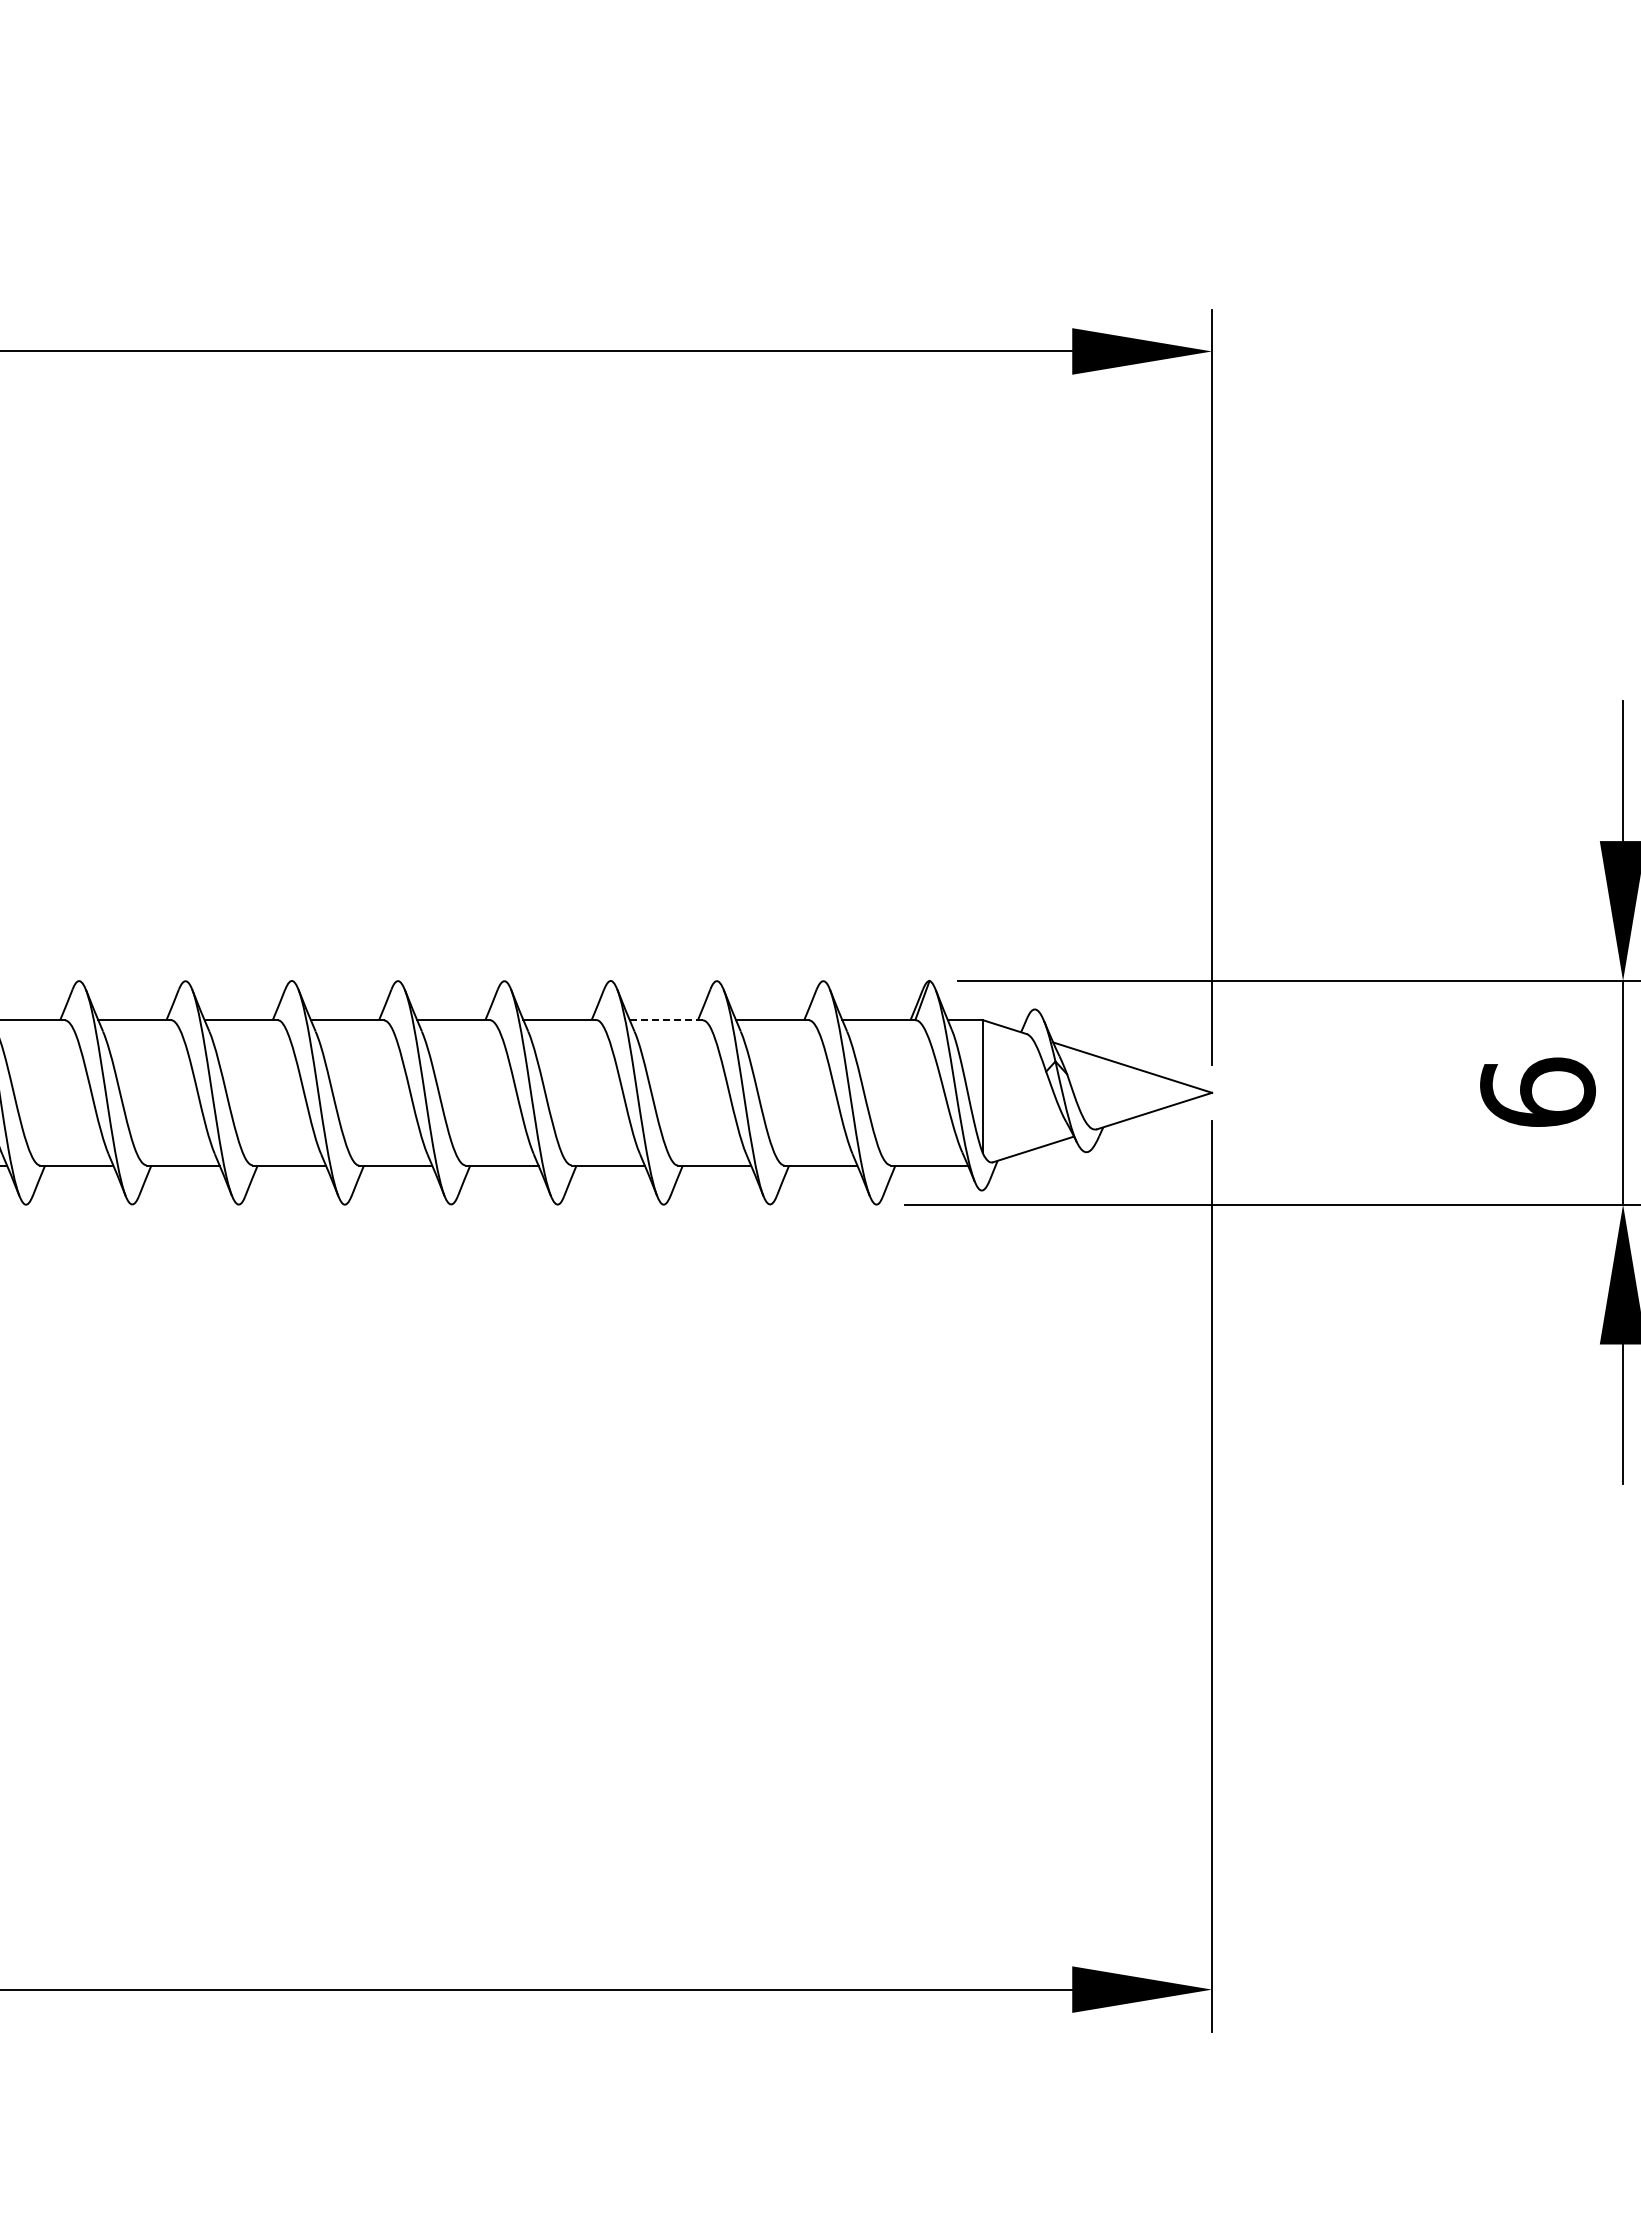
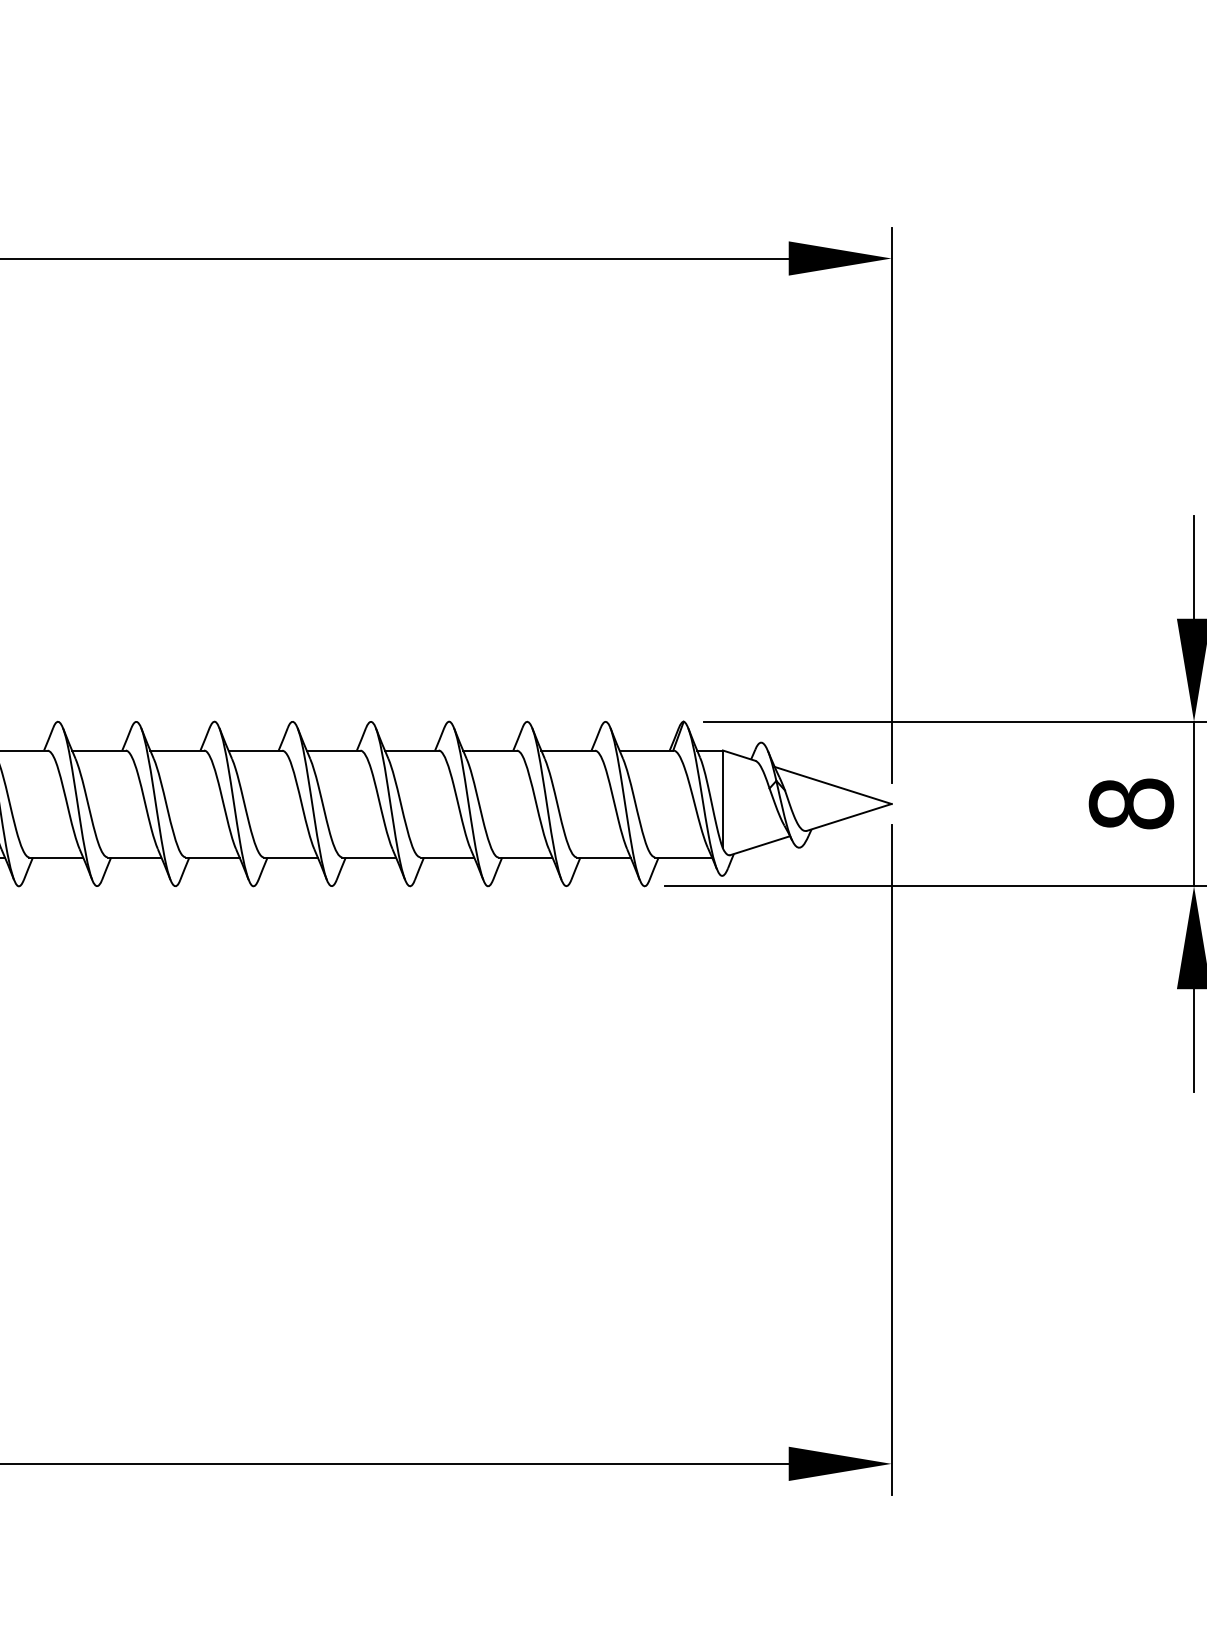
line: (666, 1020) -> (490, 750), dashed -> solid
text: (1537, 1092) -> (1131, 803), 6 -> 8

